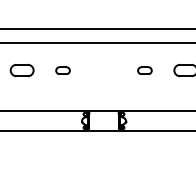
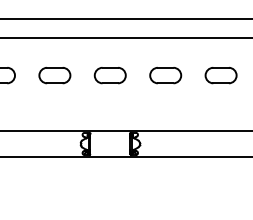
part: (62, 70) -> (54, 75), size x1.67
part: (103, 70) -> (109, 75), added
part: (144, 70) -> (165, 75), size x1.67

